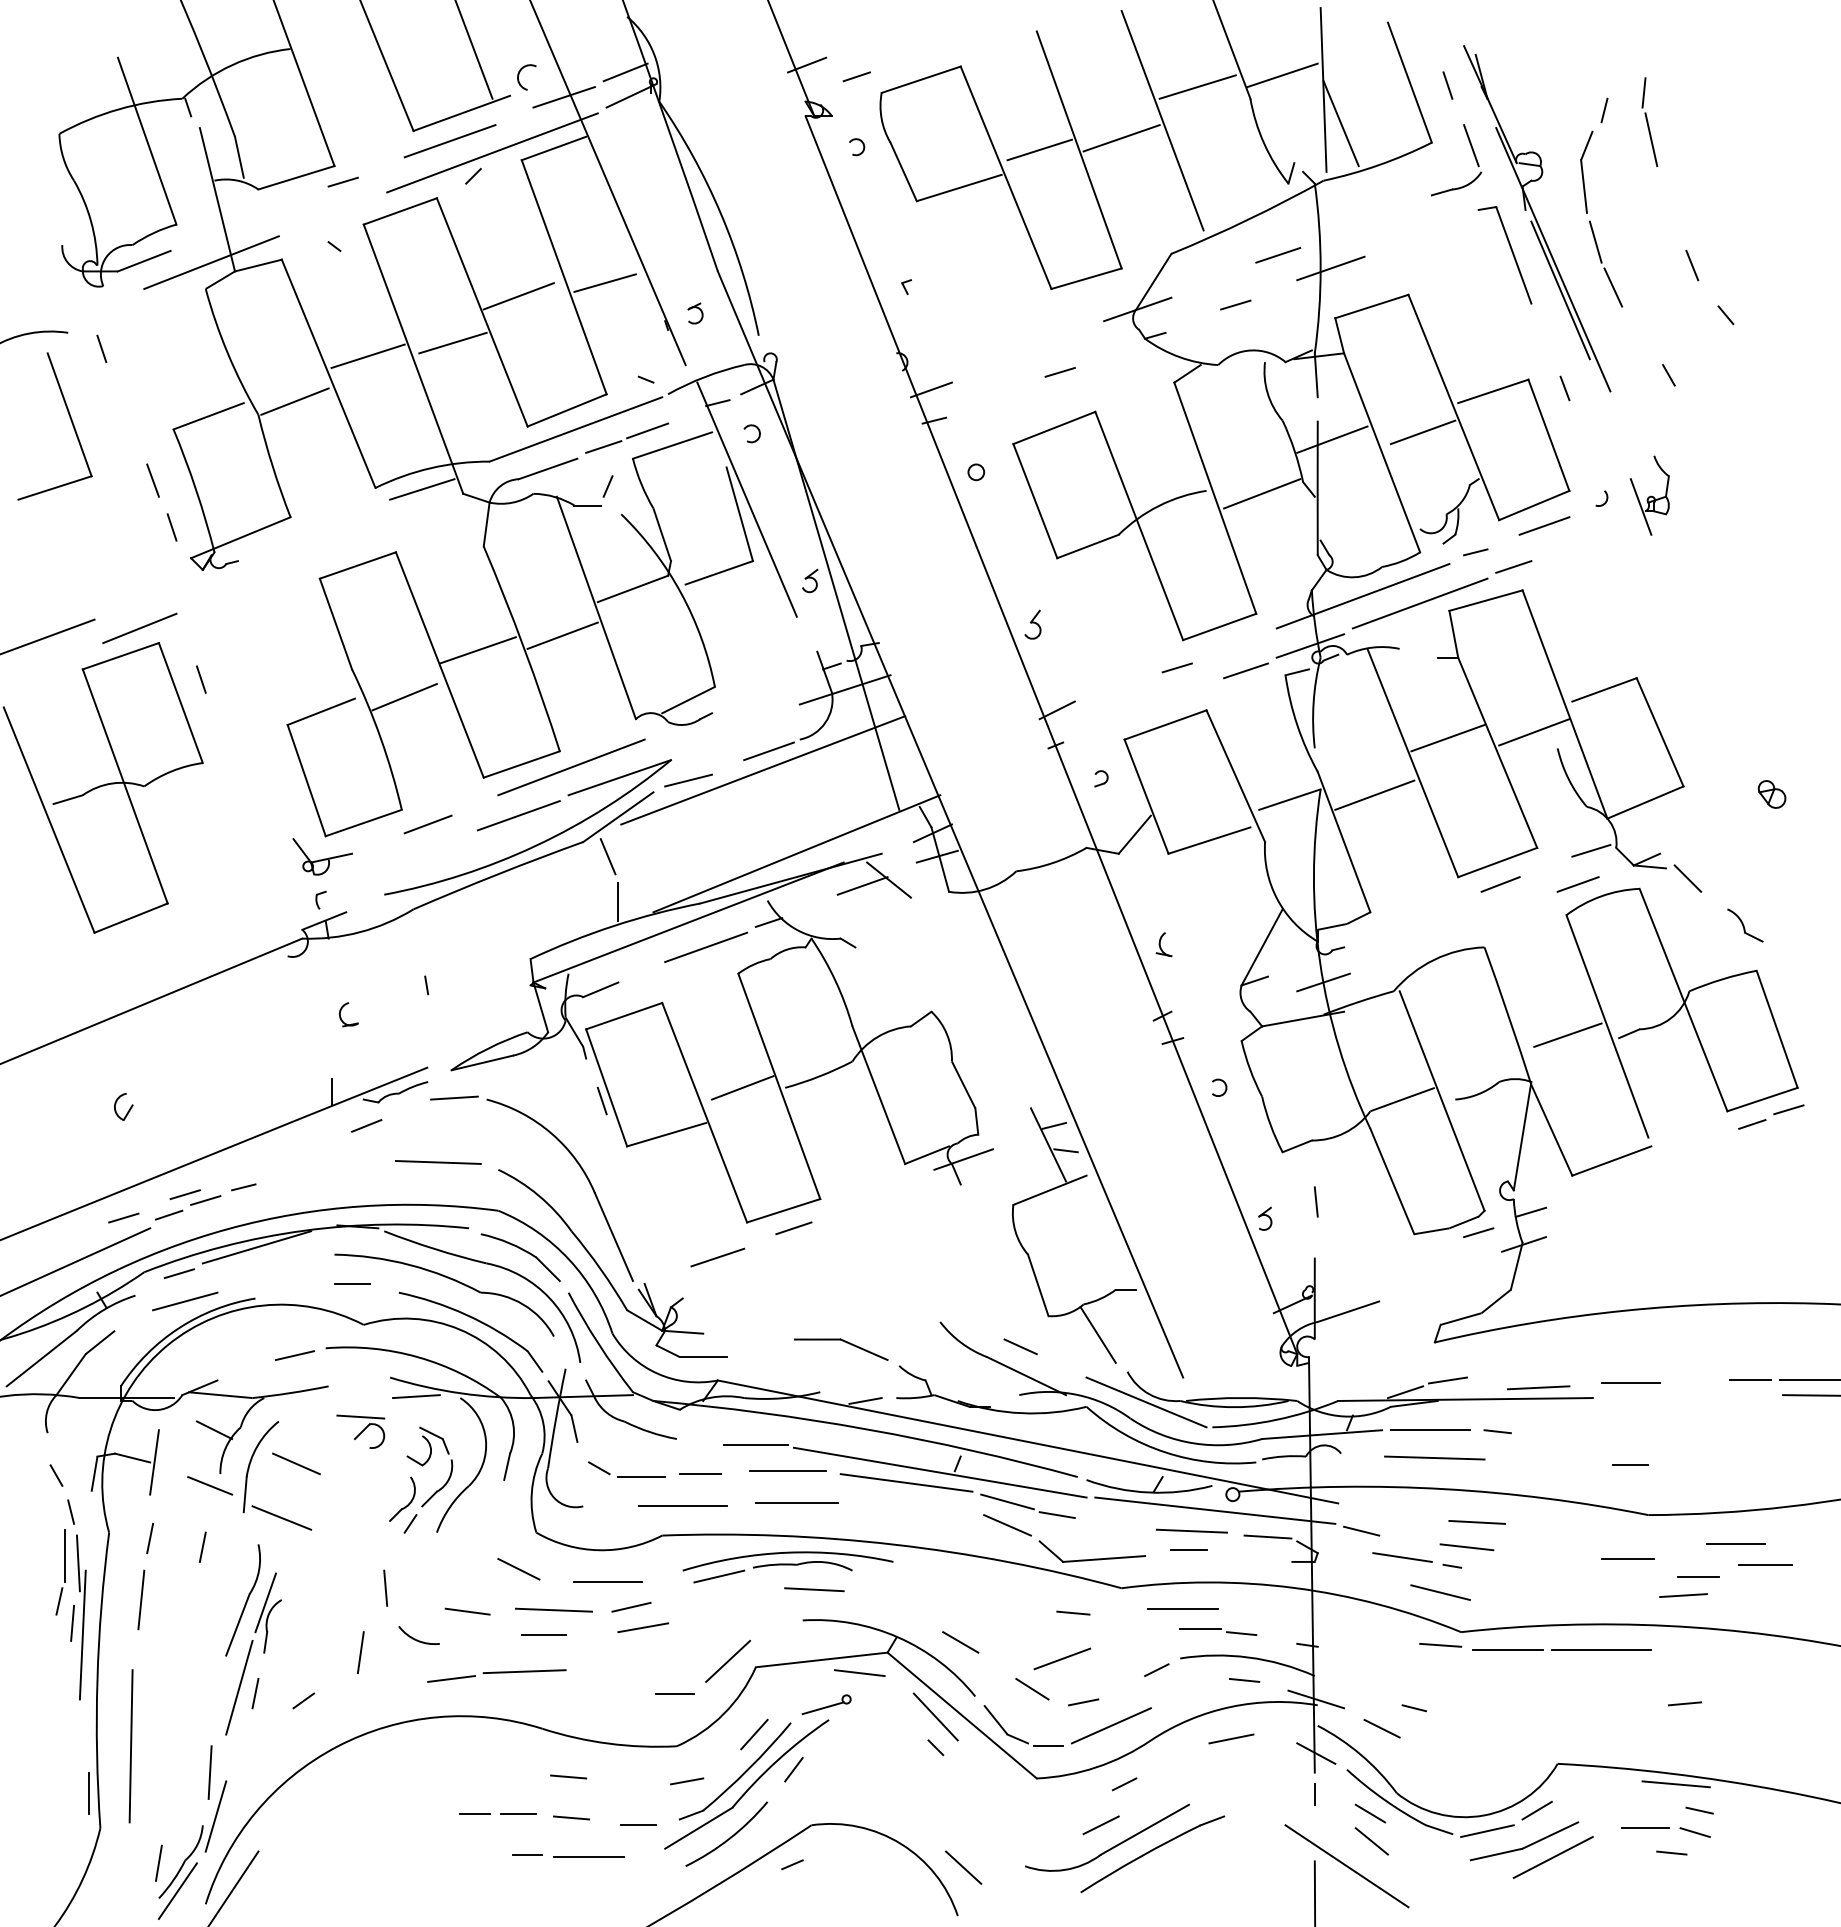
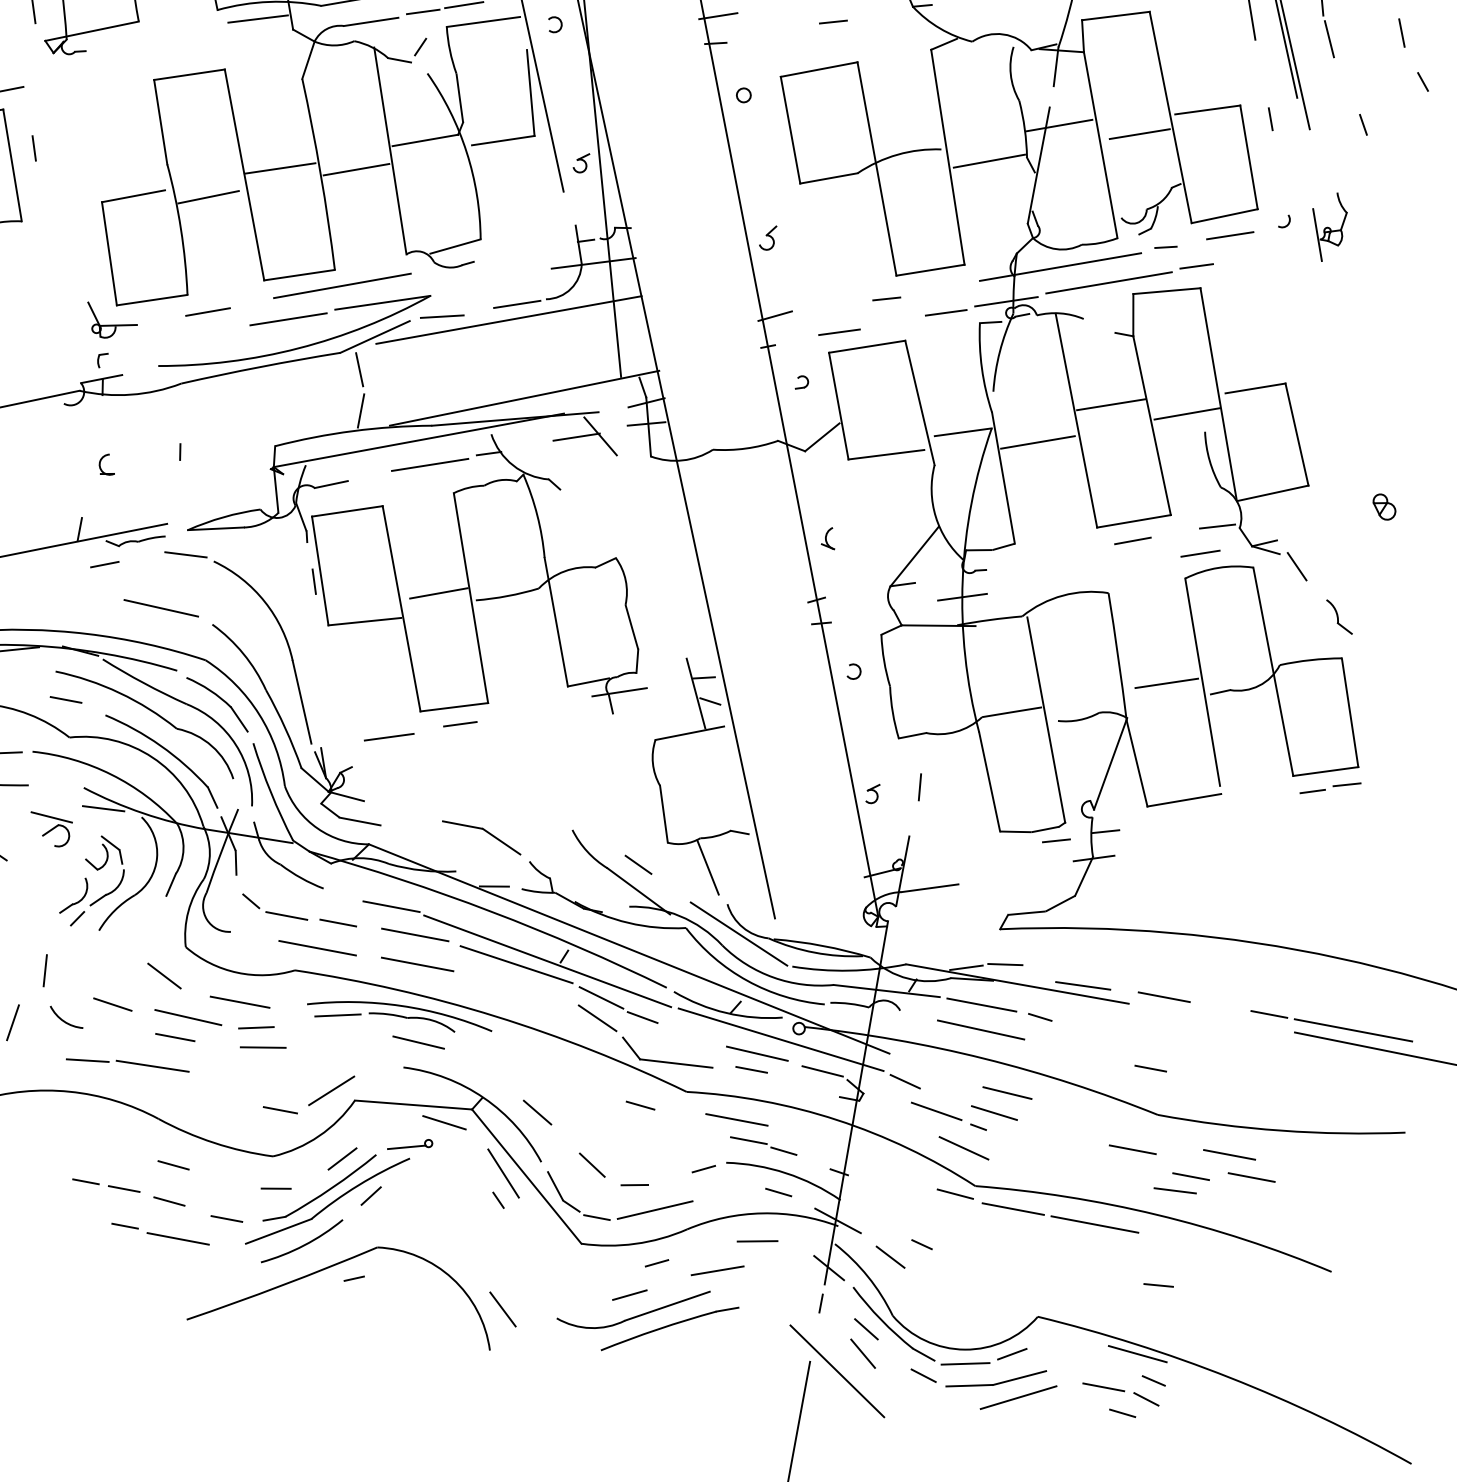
line: (1131, 714) -> (839, 332), added
line: (1062, 1658) -> (717, 1270), moved
line: (1443, 1852) -> (923, 1375), added

